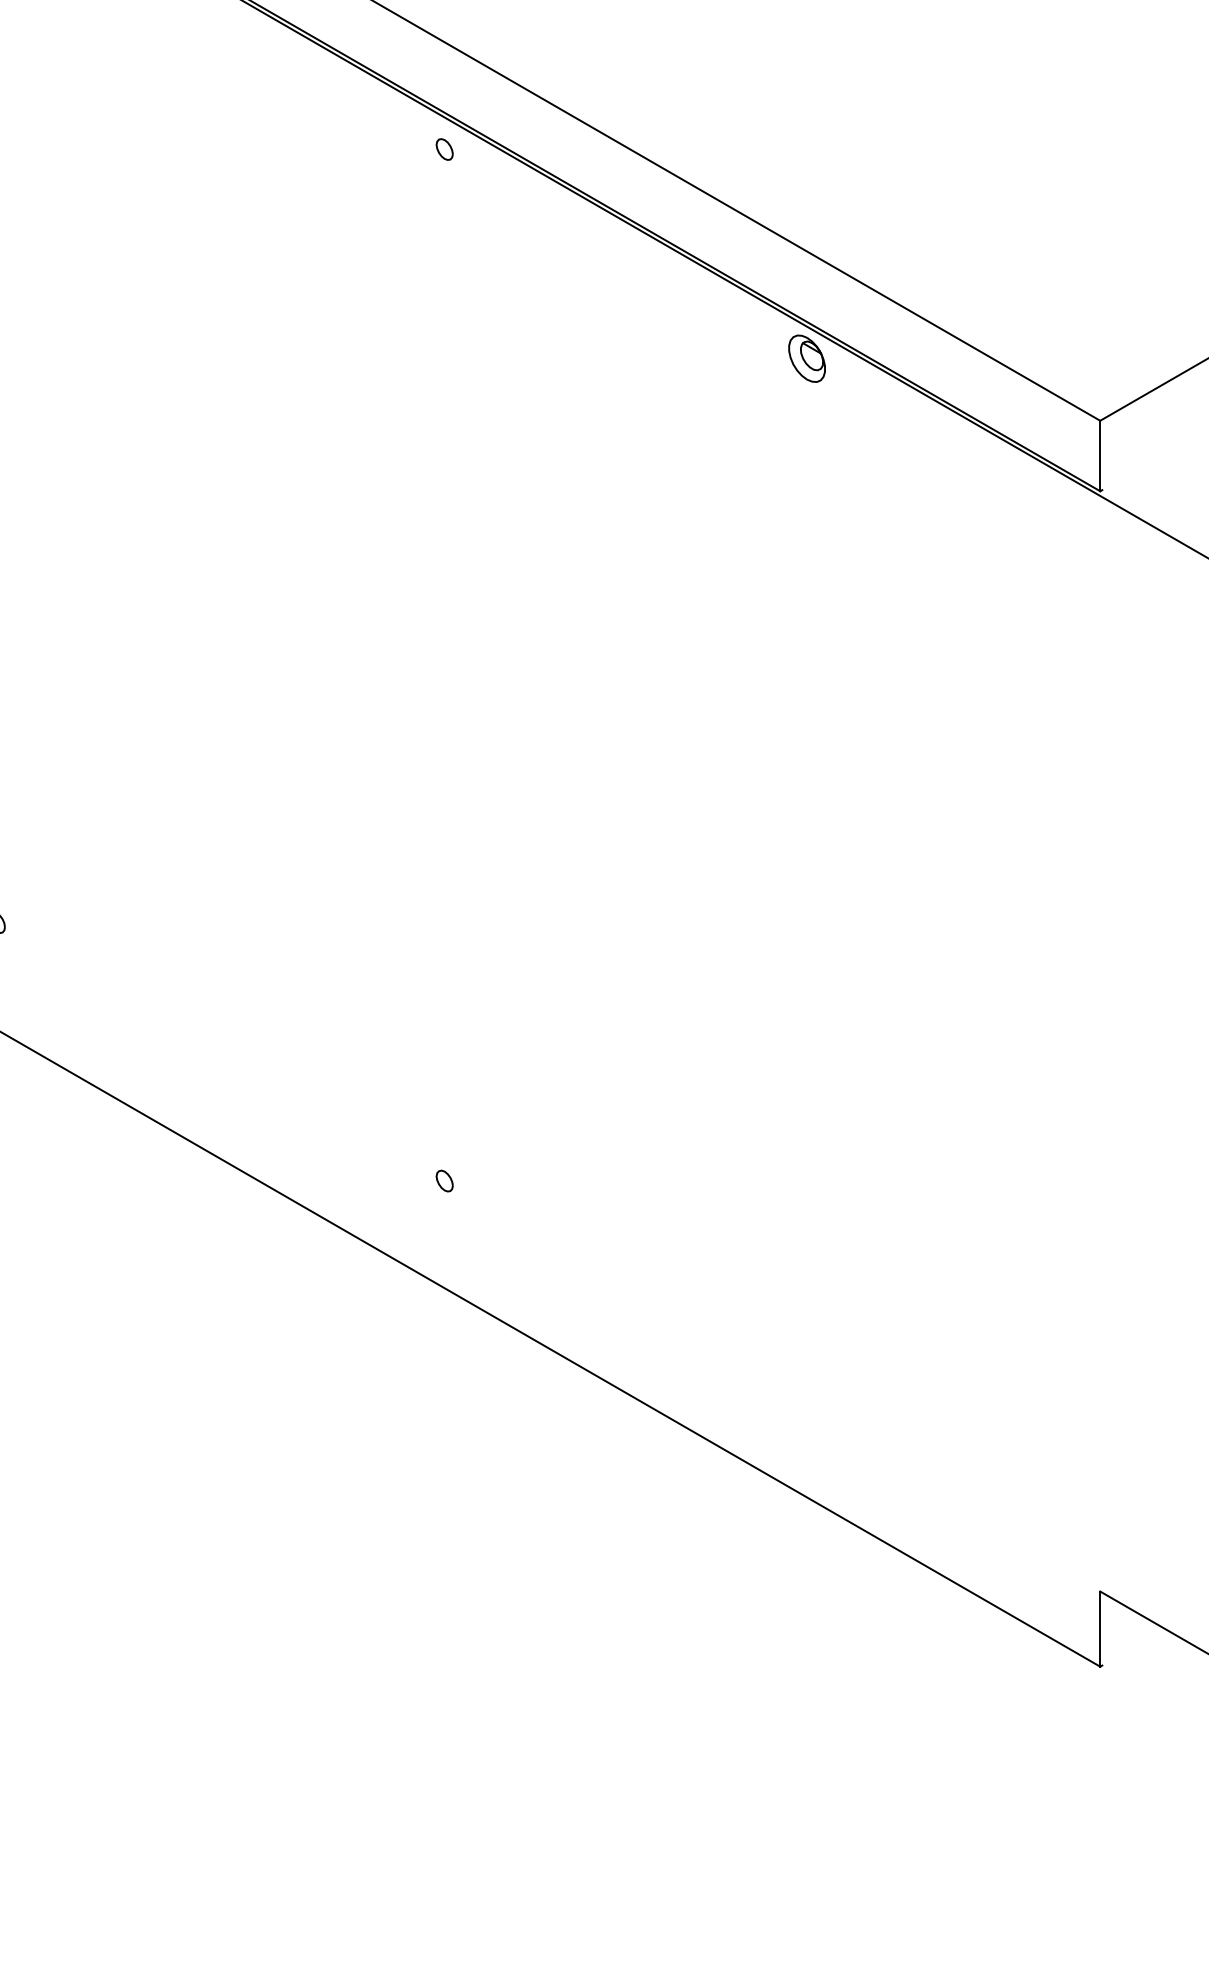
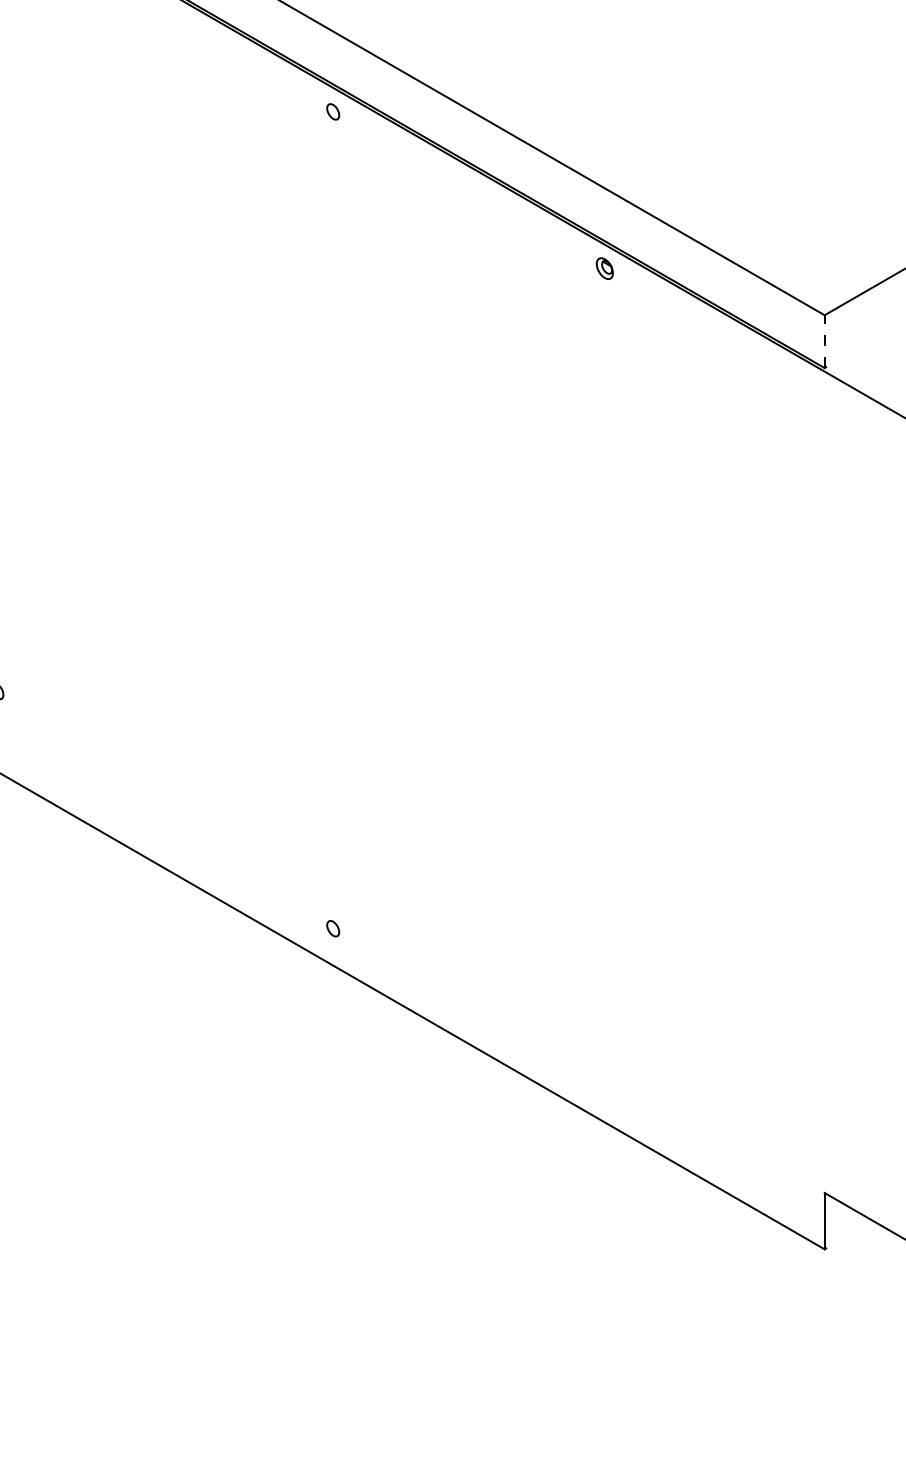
part: (806, 358) -> (604, 268), size x0.6
line: (1100, 455) -> (824, 341), solid -> dashed
part: (444, 1180) -> (333, 928), moved

